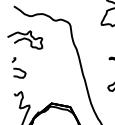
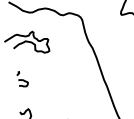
part: (18, 67) -> (21, 78), size x0.6

